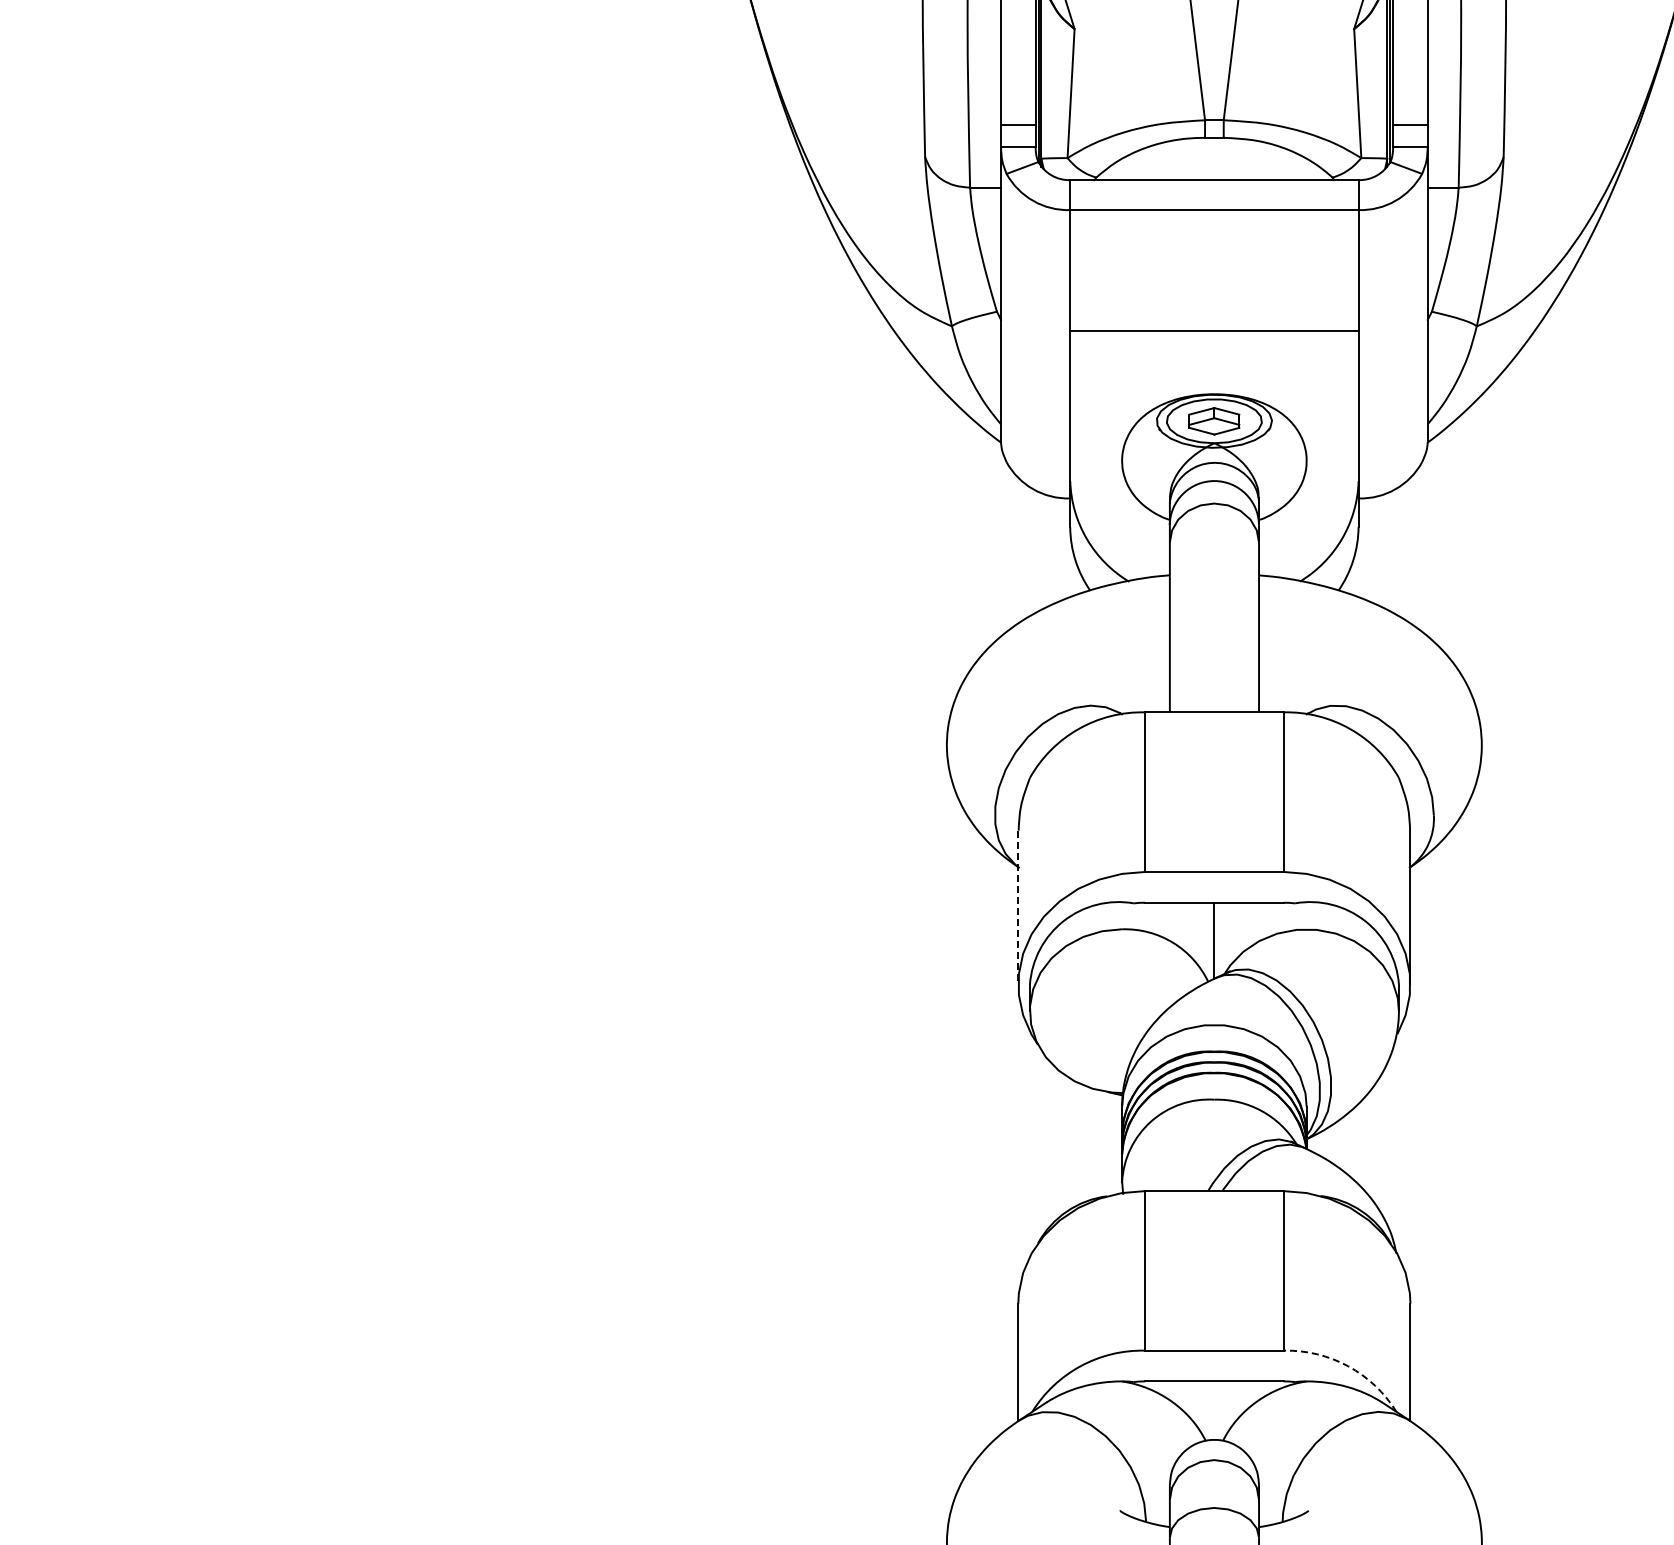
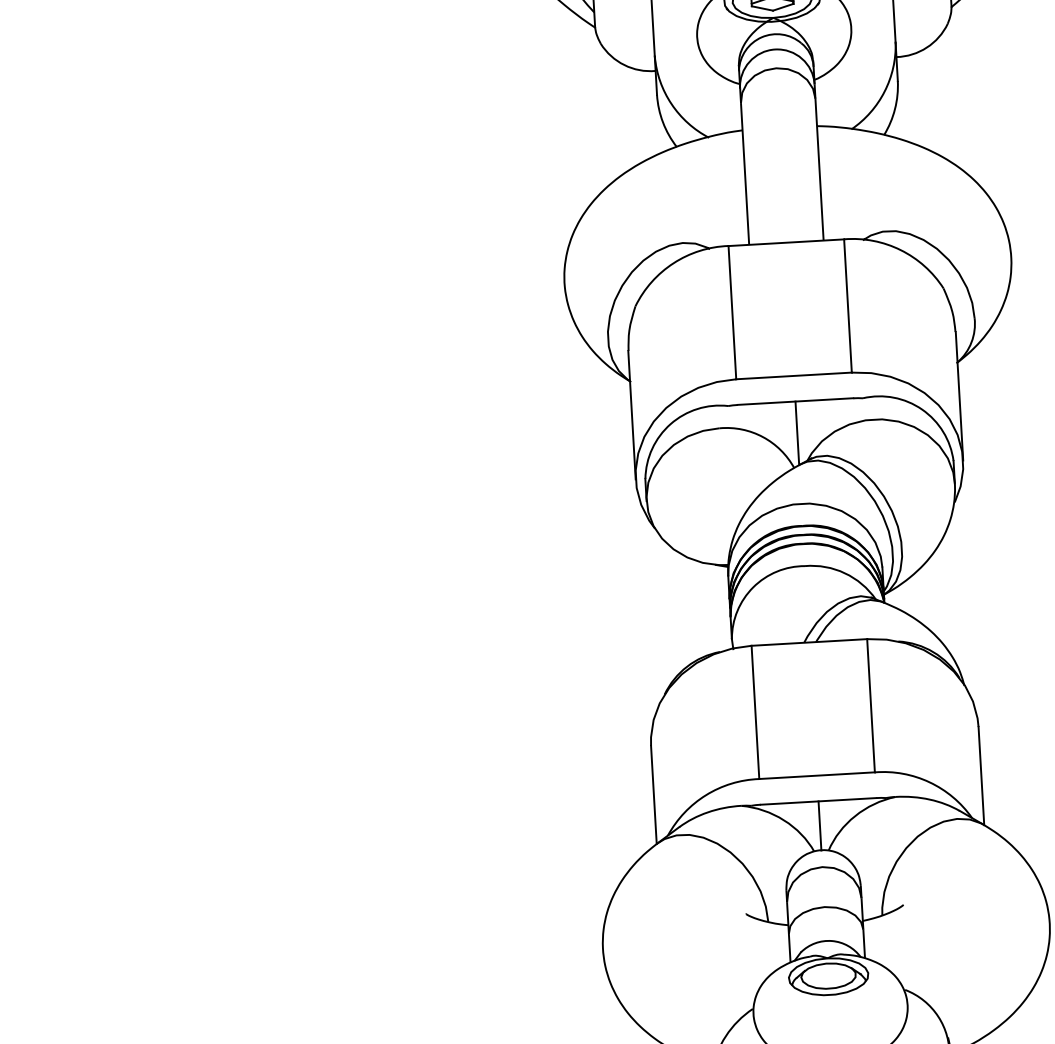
line: (1018, 907) -> (632, 415), dashed -> solid
arc: (1348, 1366) -> (929, 782), dashed -> solid
line: (1214, 1410) -> (820, 825), added

